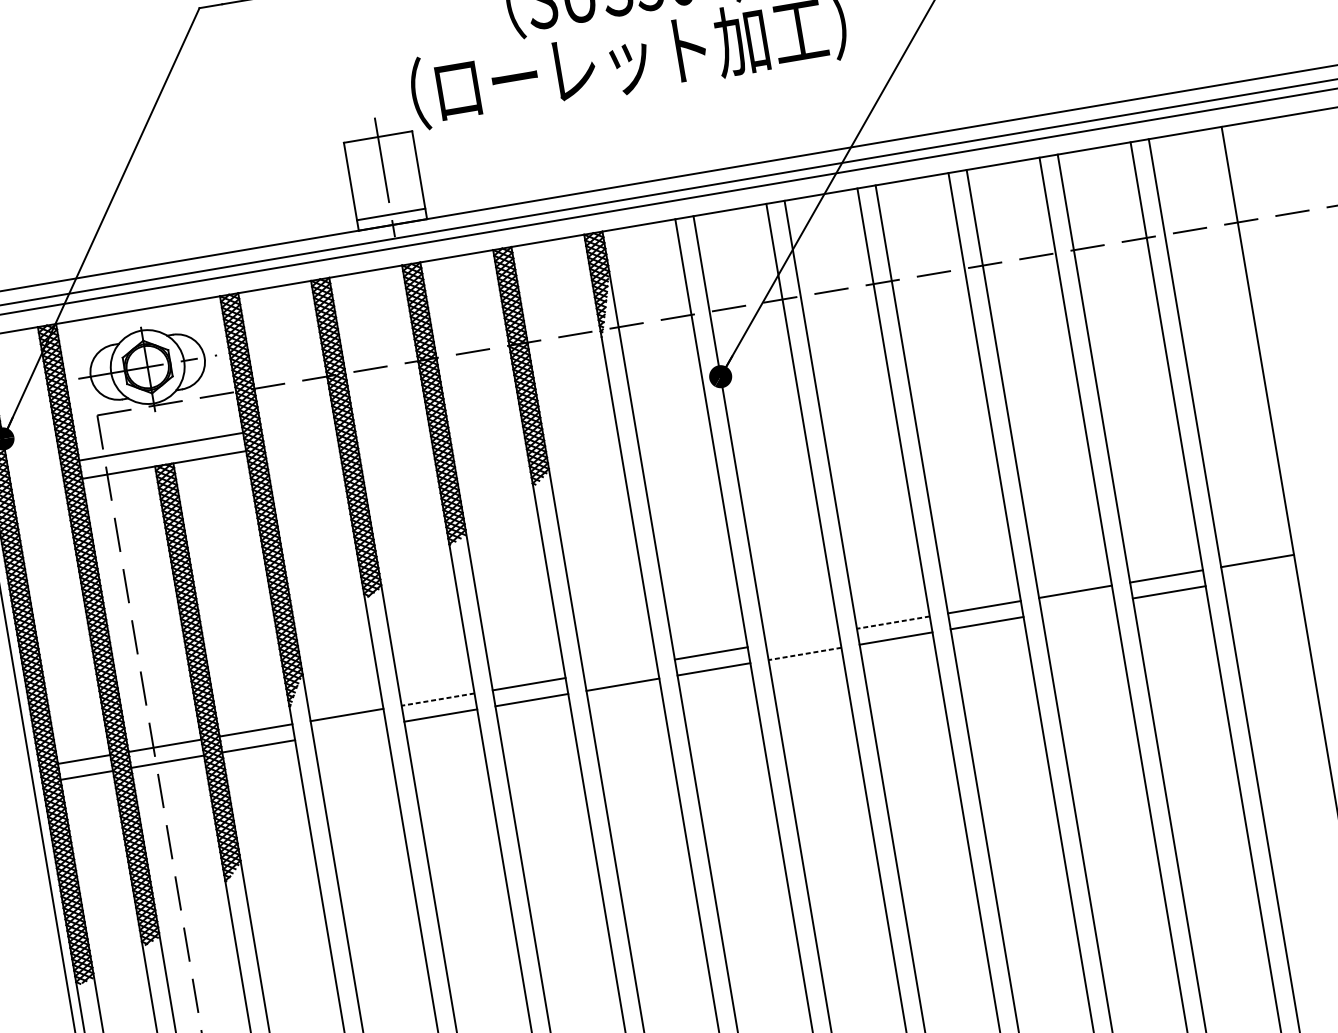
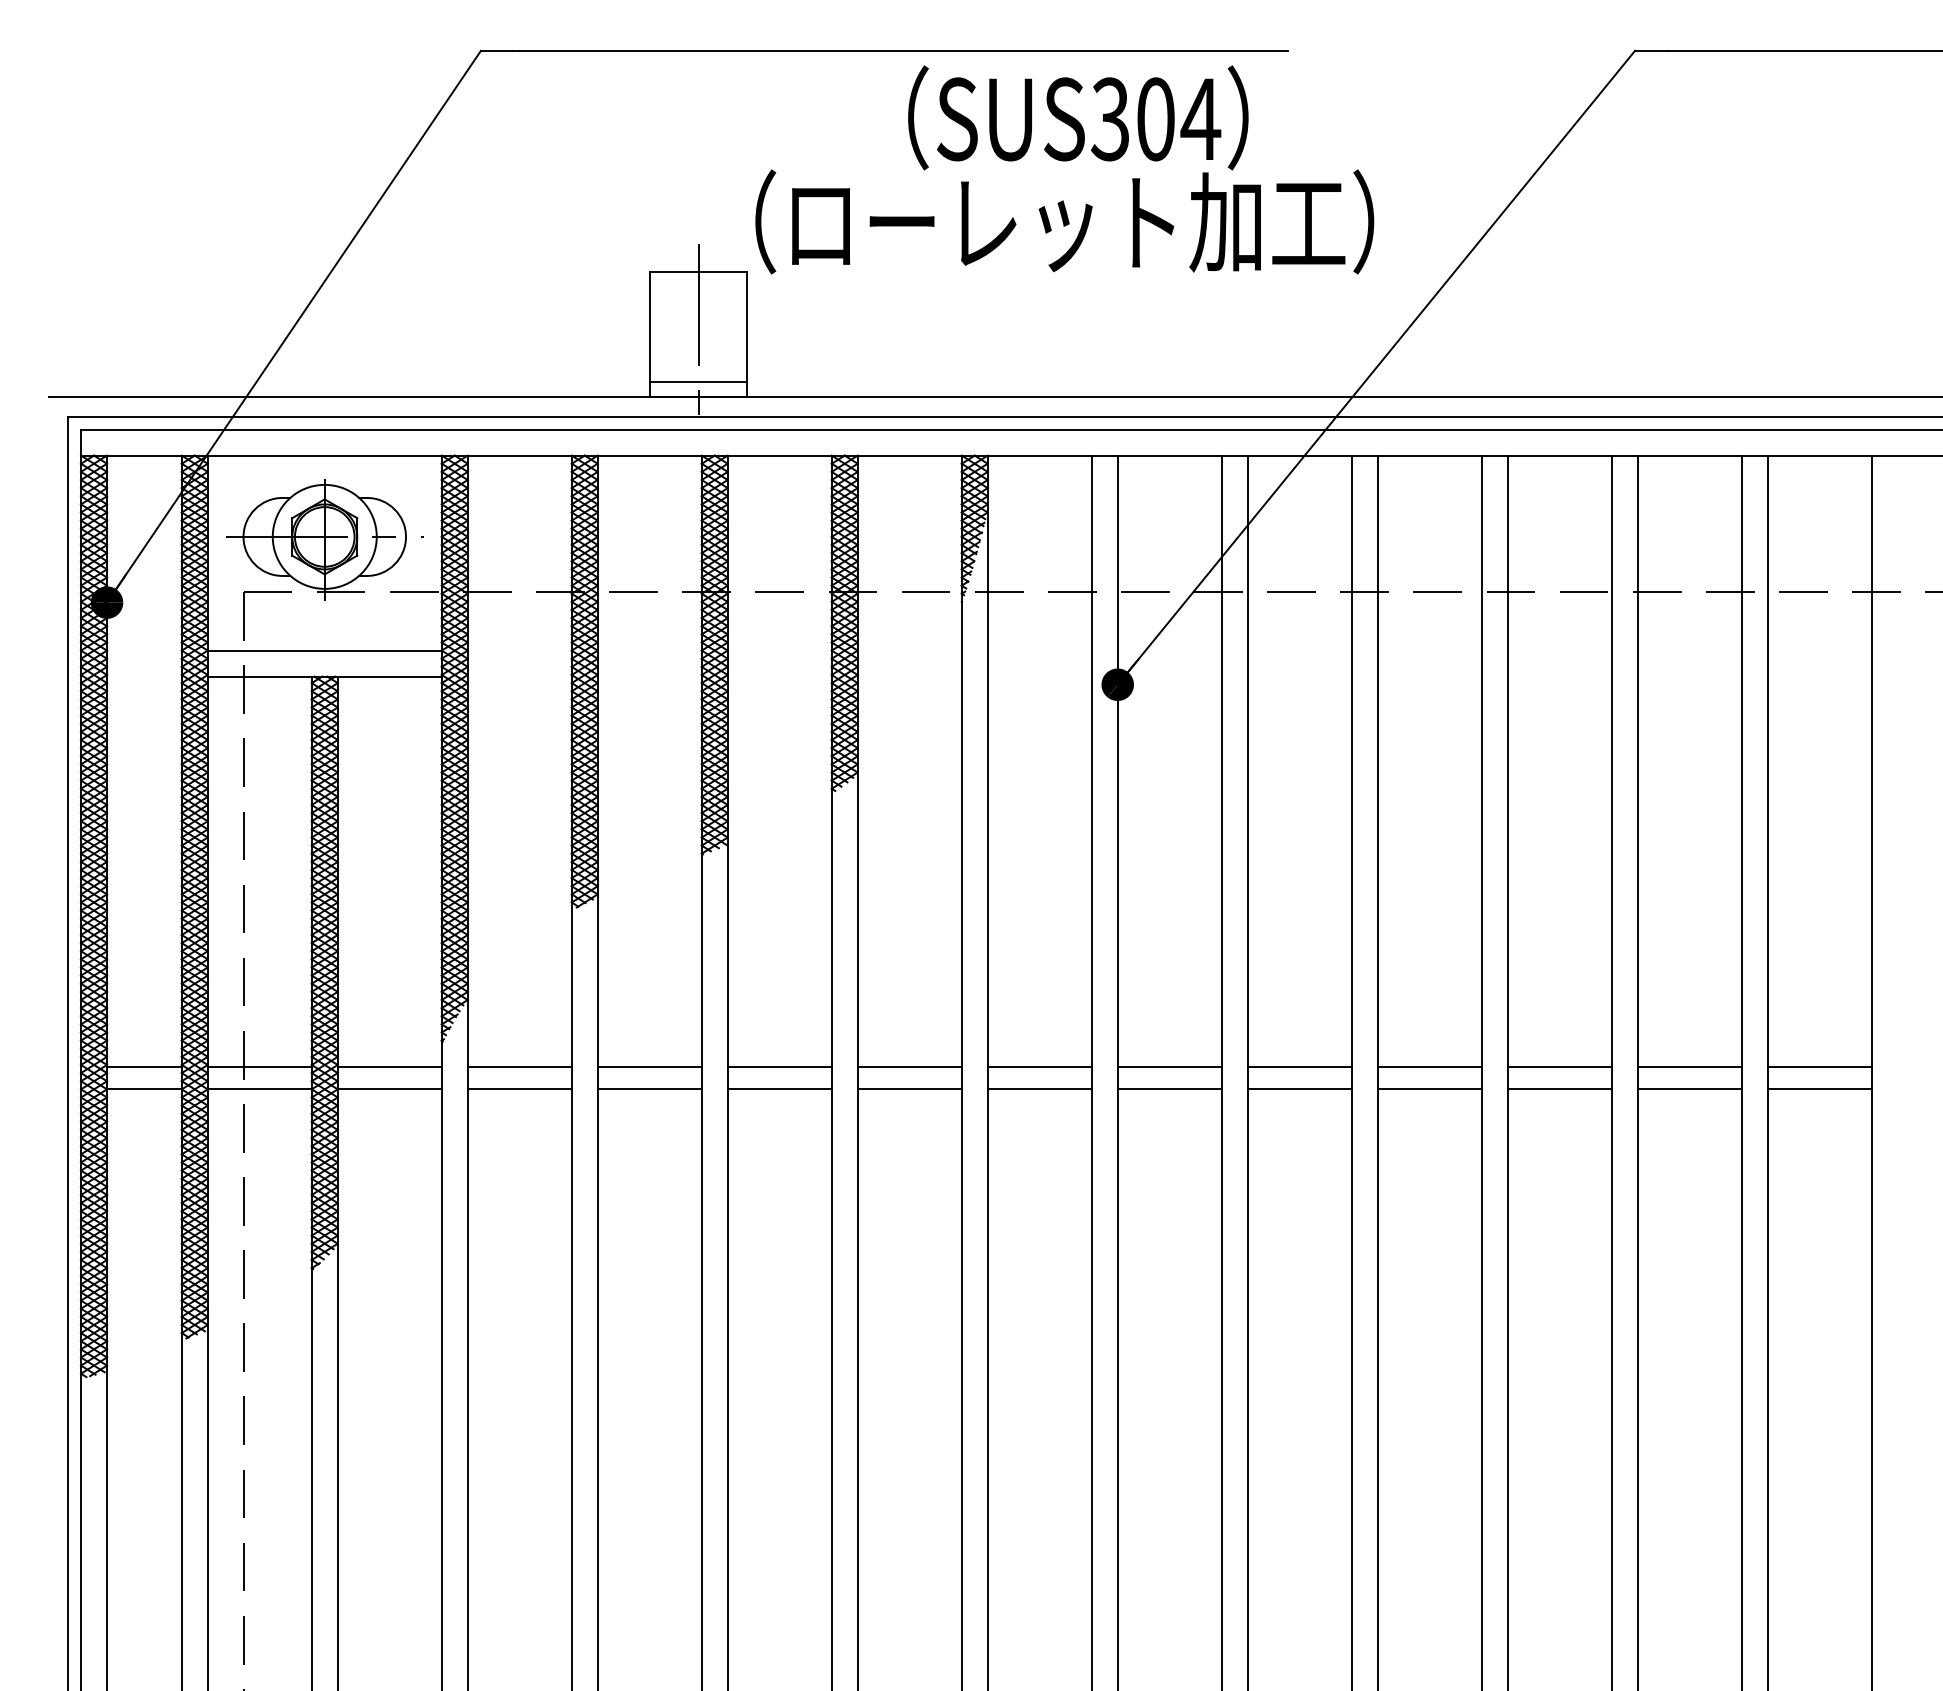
line: (1260, 577) -> (1819, 1089), added
line: (1078, 607) -> (1559, 1089), added
line: (893, 622) -> (1299, 1066), dashed -> solid
line: (802, 637) -> (1169, 1066), added
line: (804, 654) -> (1169, 1089), dashed -> solid
line: (620, 668) -> (909, 1066), added
line: (437, 699) -> (649, 1066), dashed -> solid
line: (349, 731) -> (519, 1089), added

